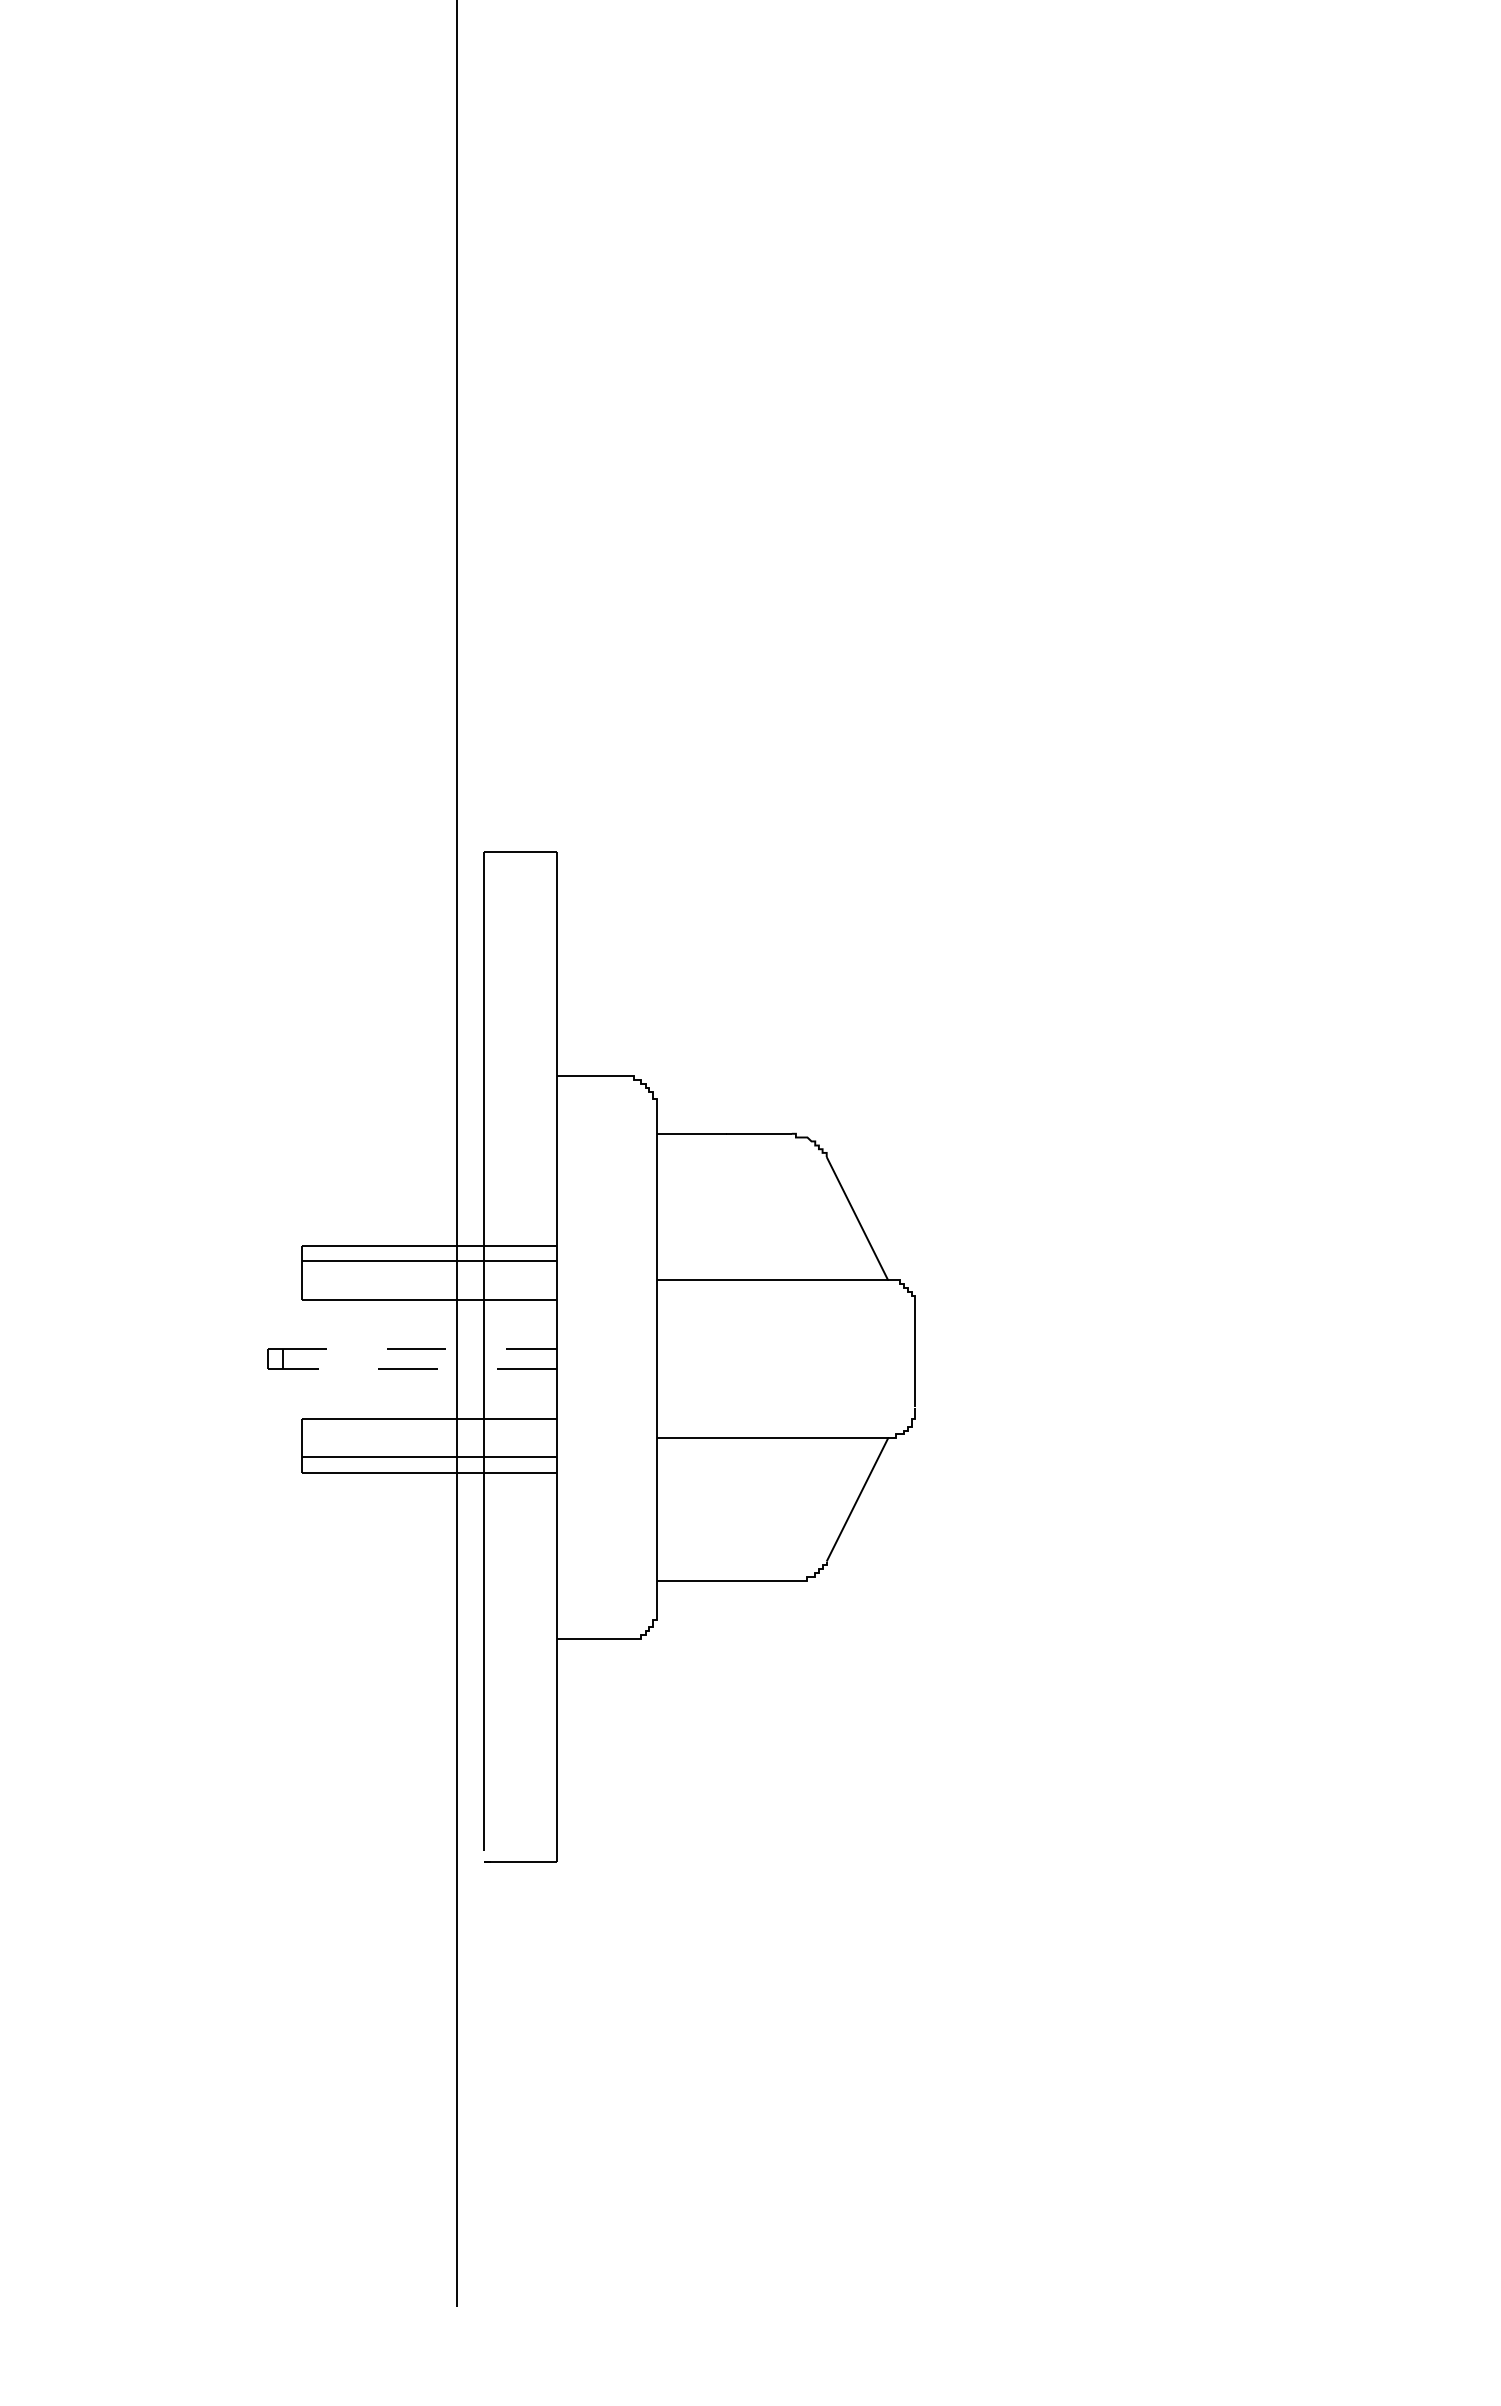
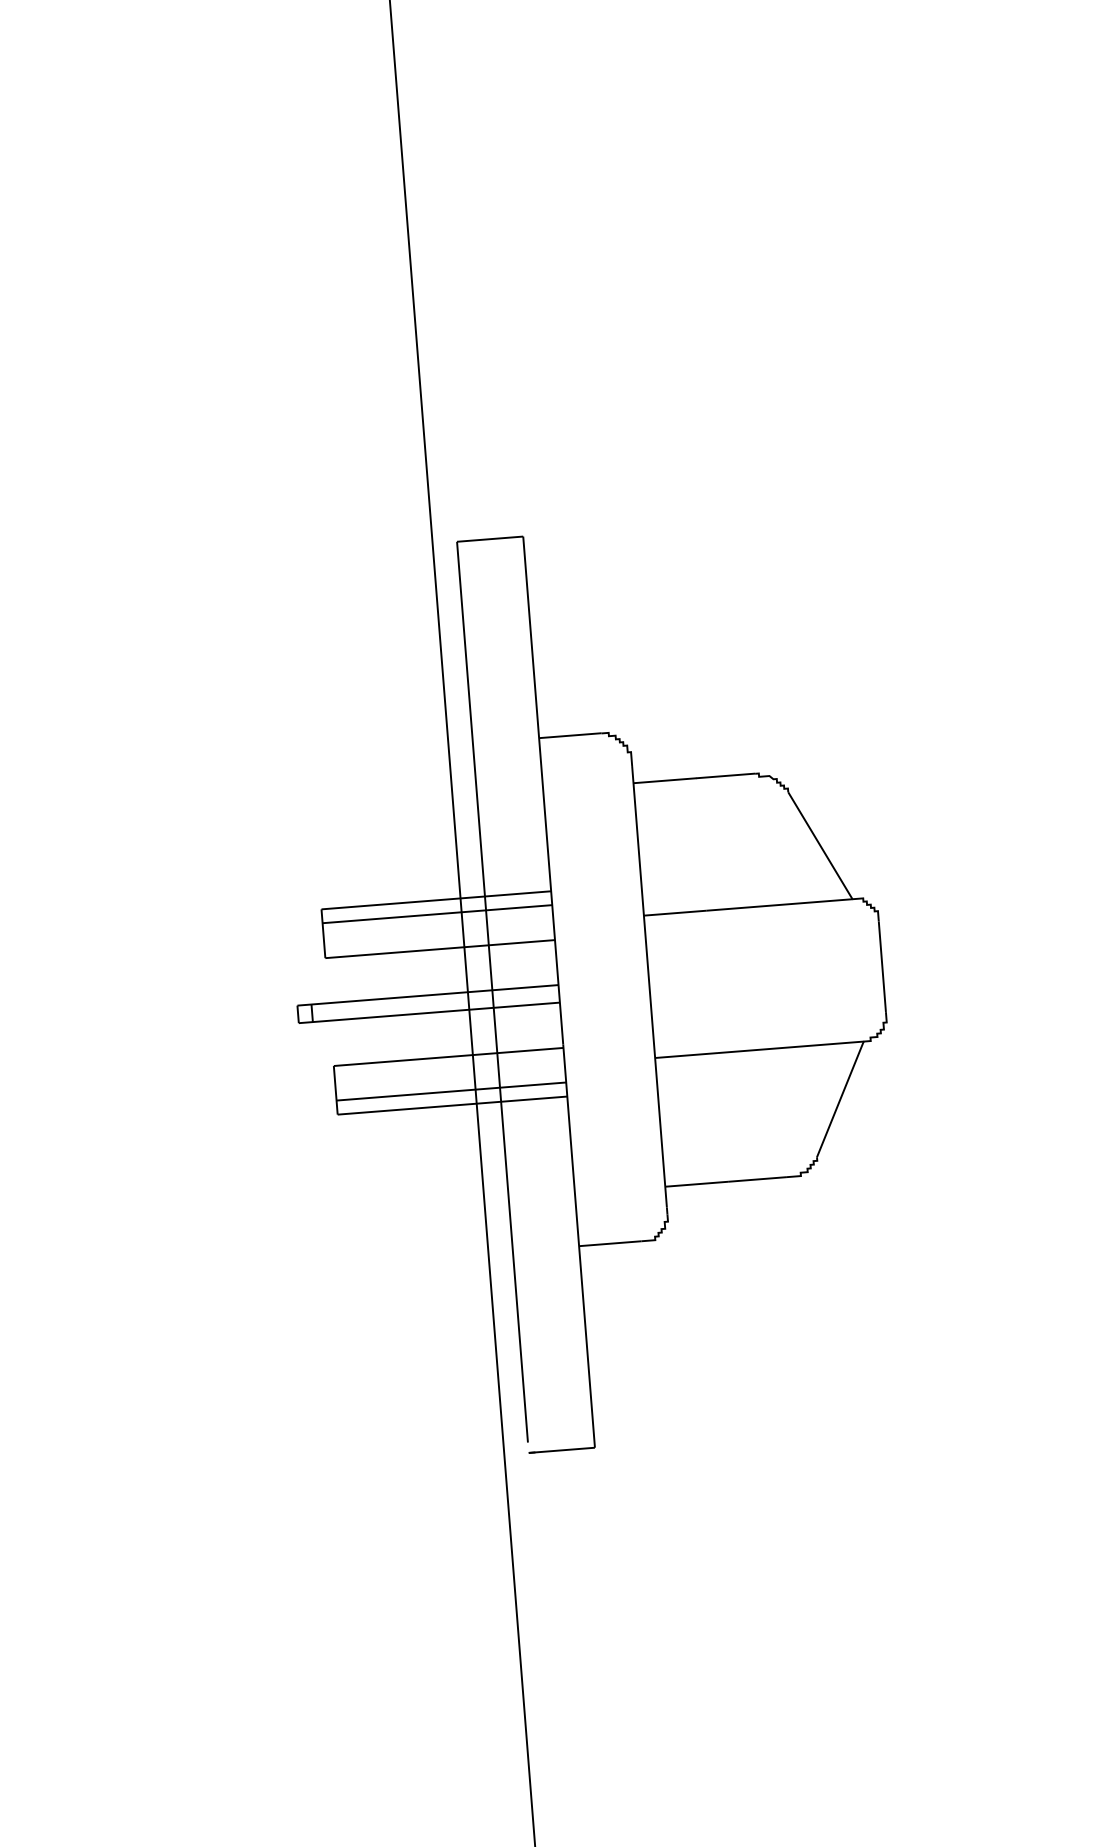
line: (412, 1349) -> (428, 995), dashed -> solid
line: (412, 1368) -> (429, 1012), dashed -> solid

